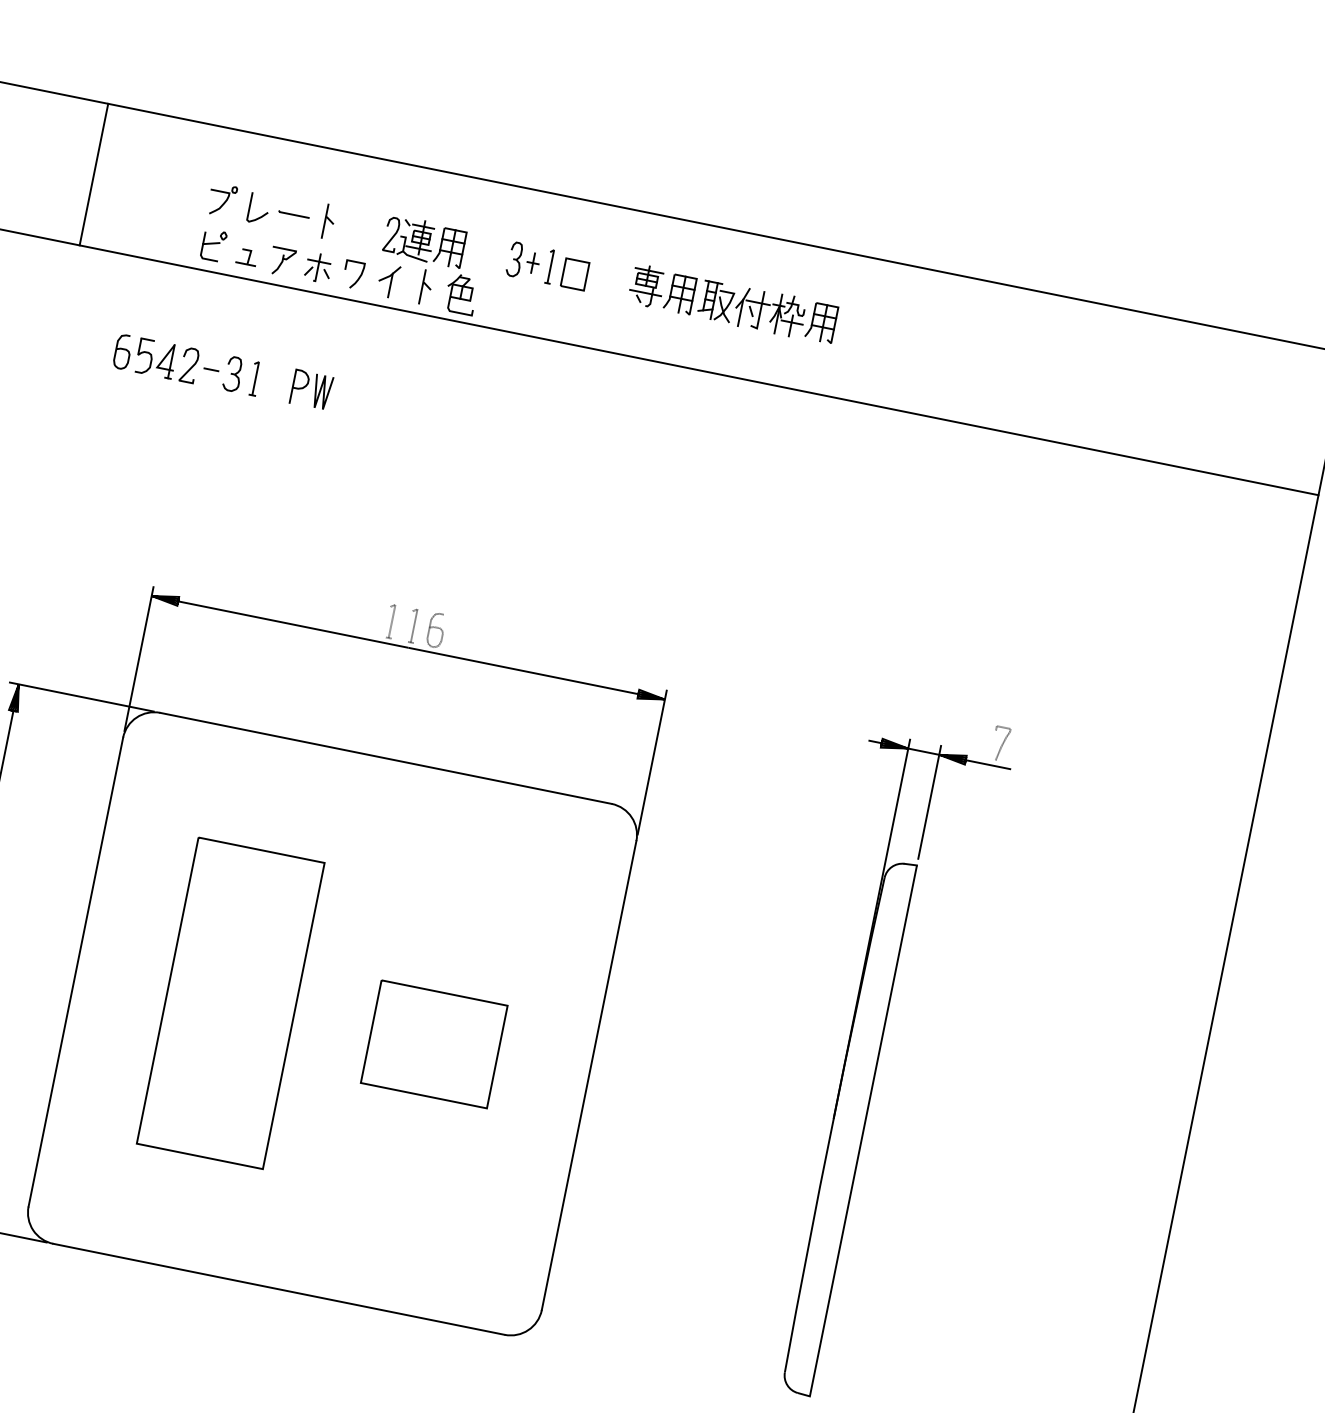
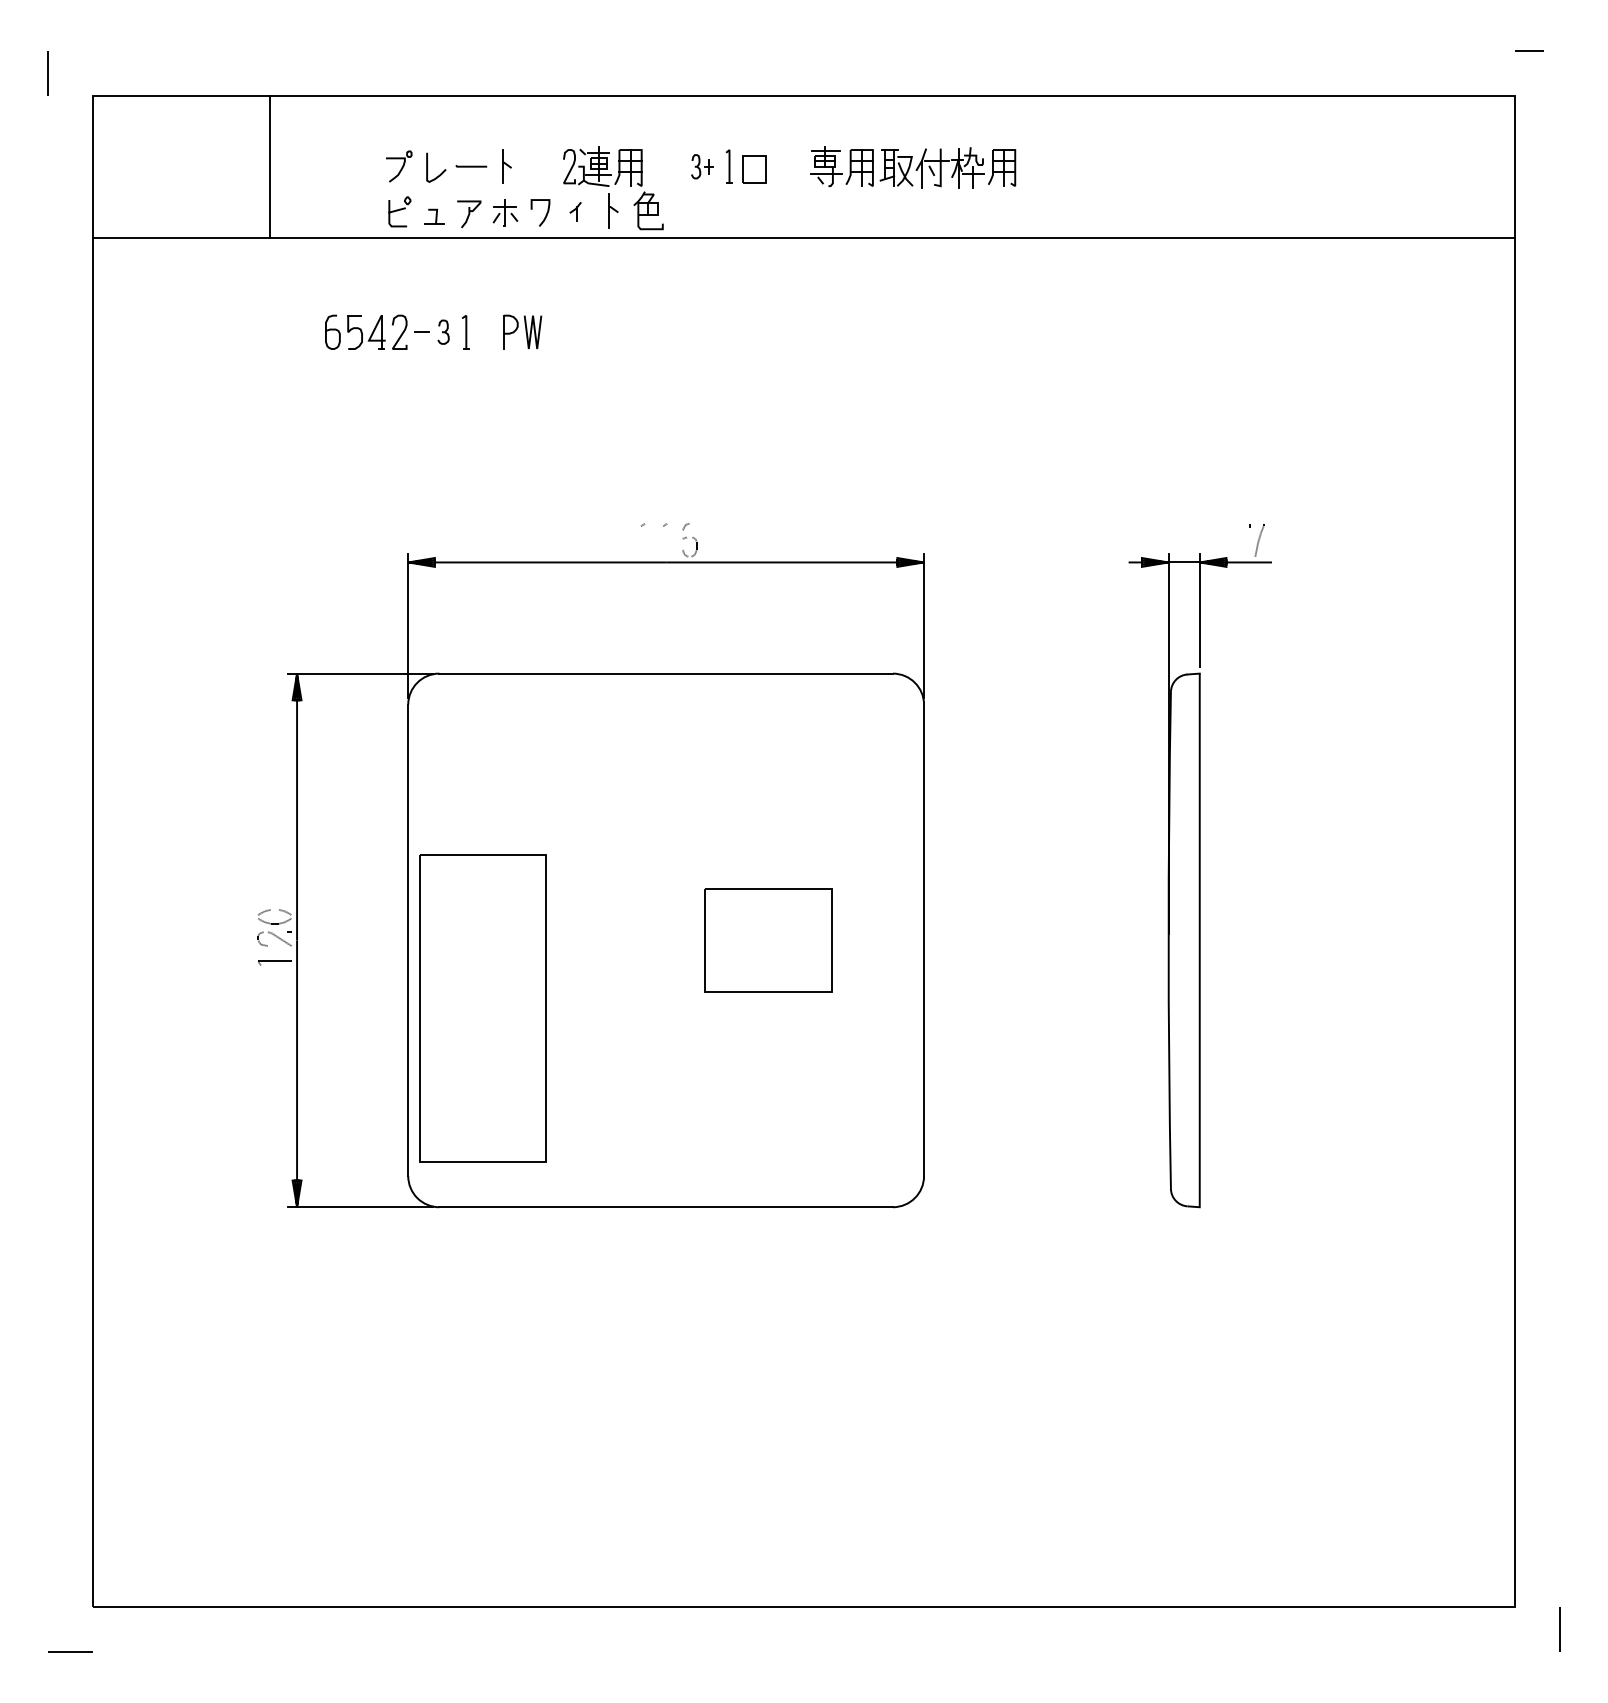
part: (522, 260) -> (701, 166), size x0.7
part: (388, 280) -> (575, 211), size x0.6
part: (233, 373) -> (443, 331), size x0.7
part: (230, 1003) -> (482, 1008), moved

